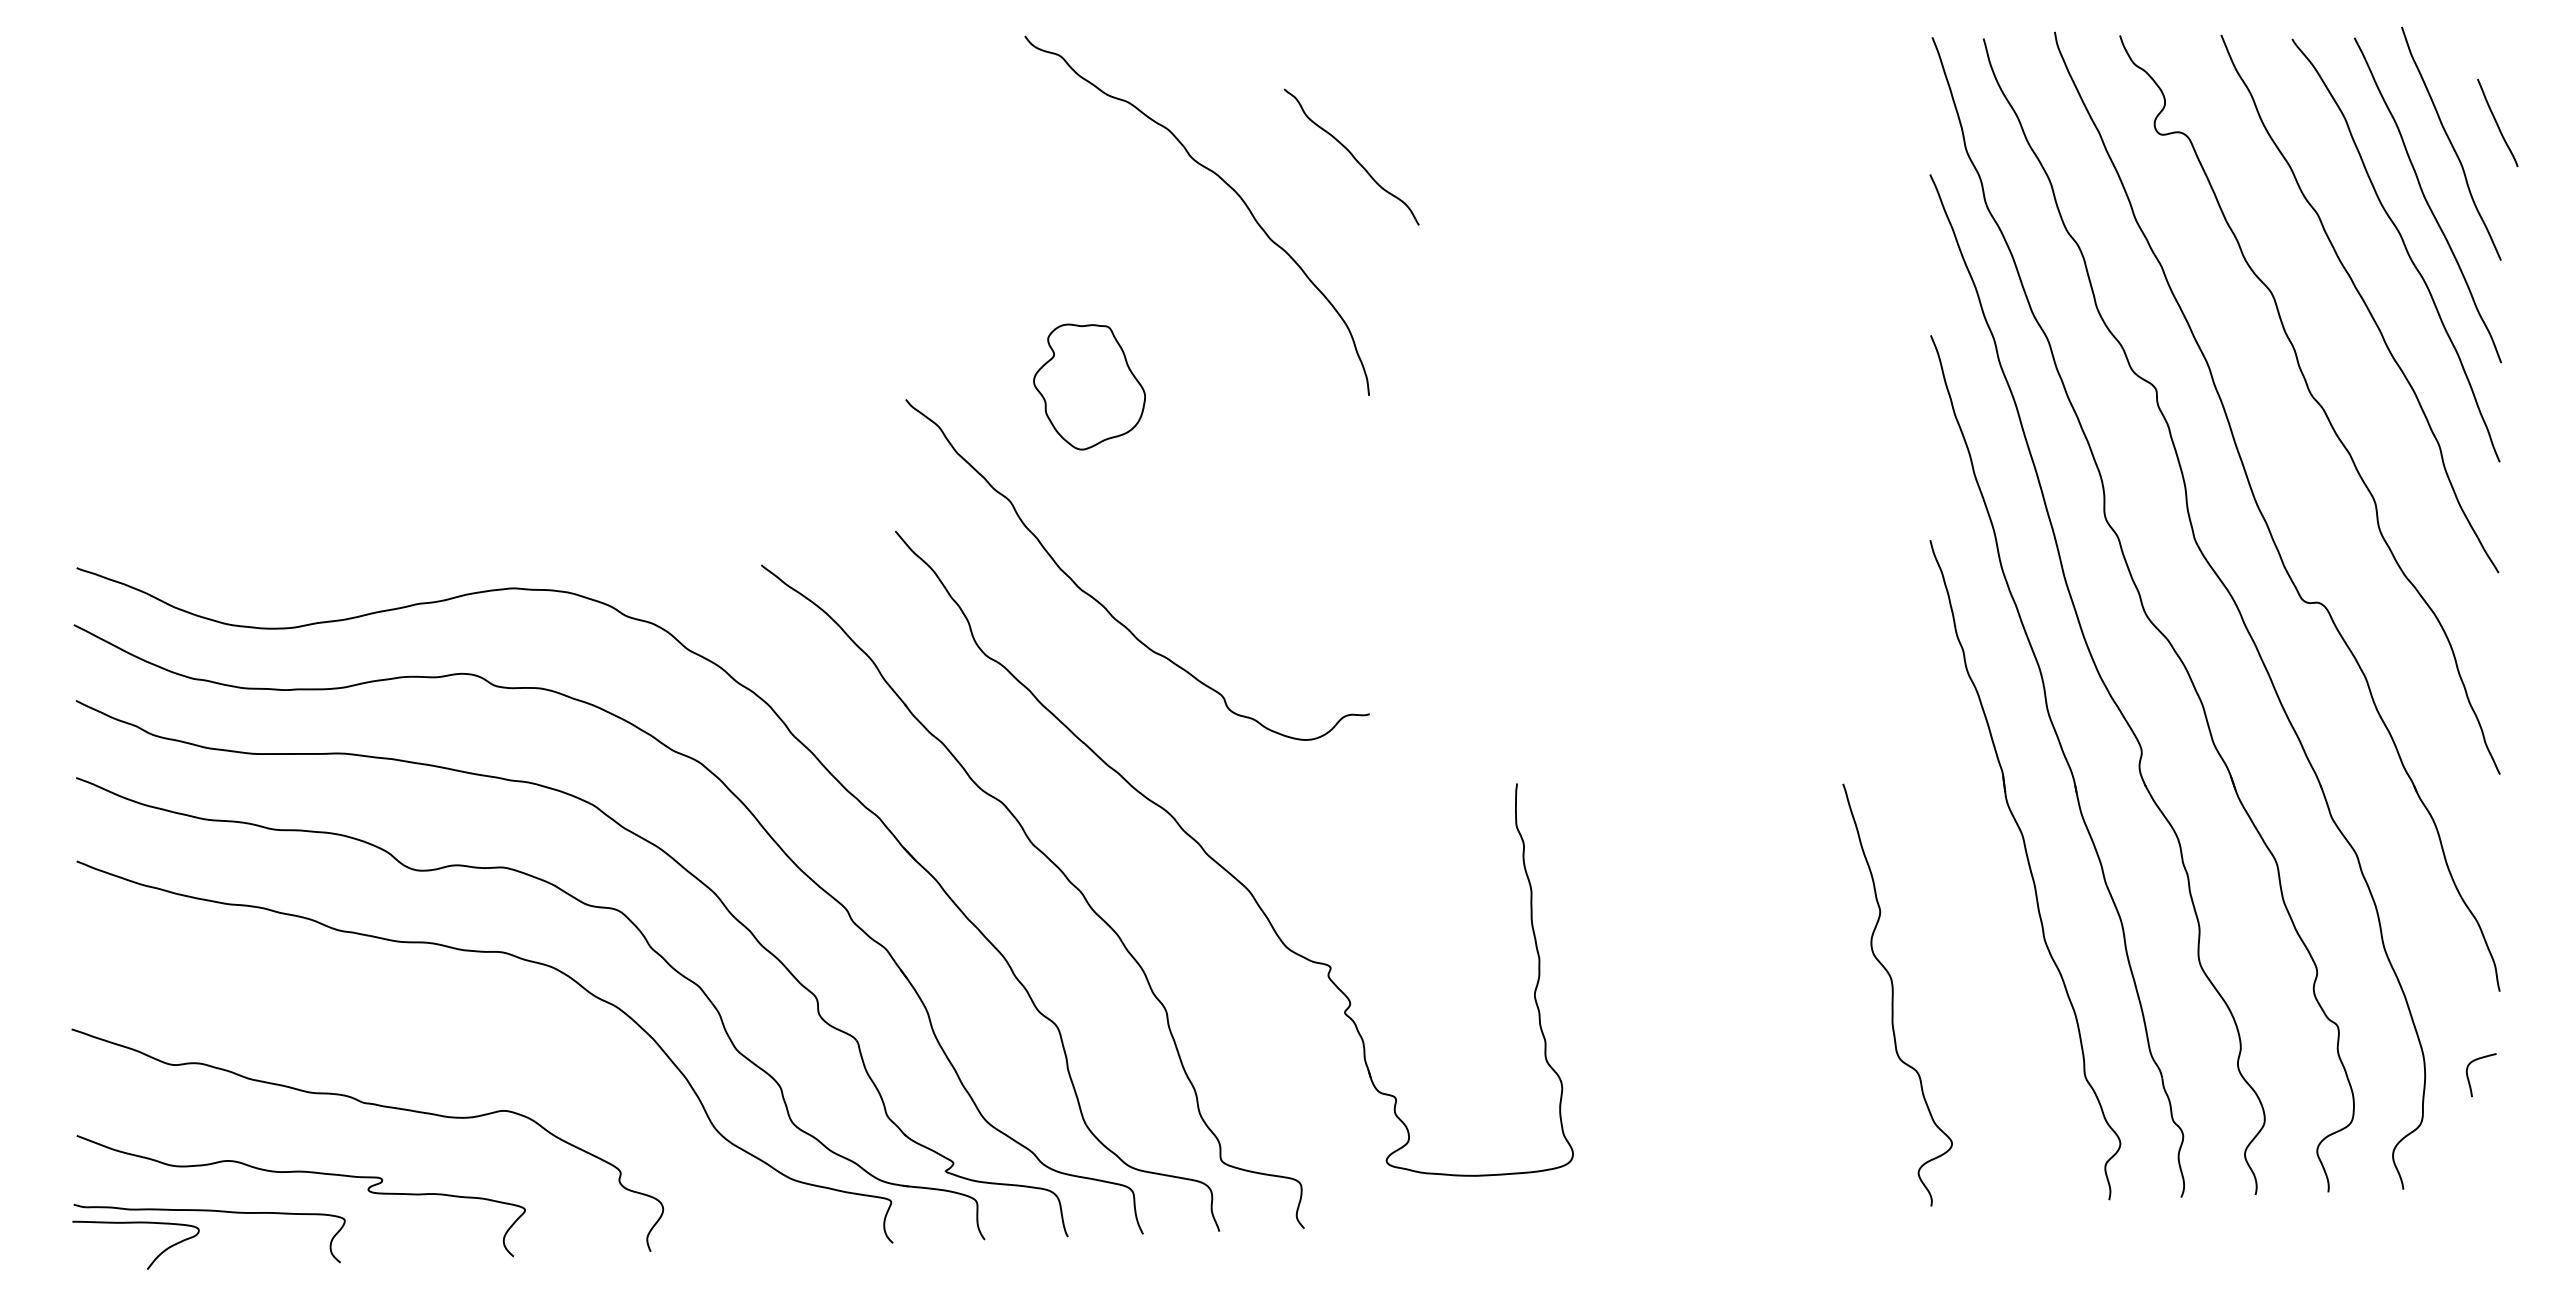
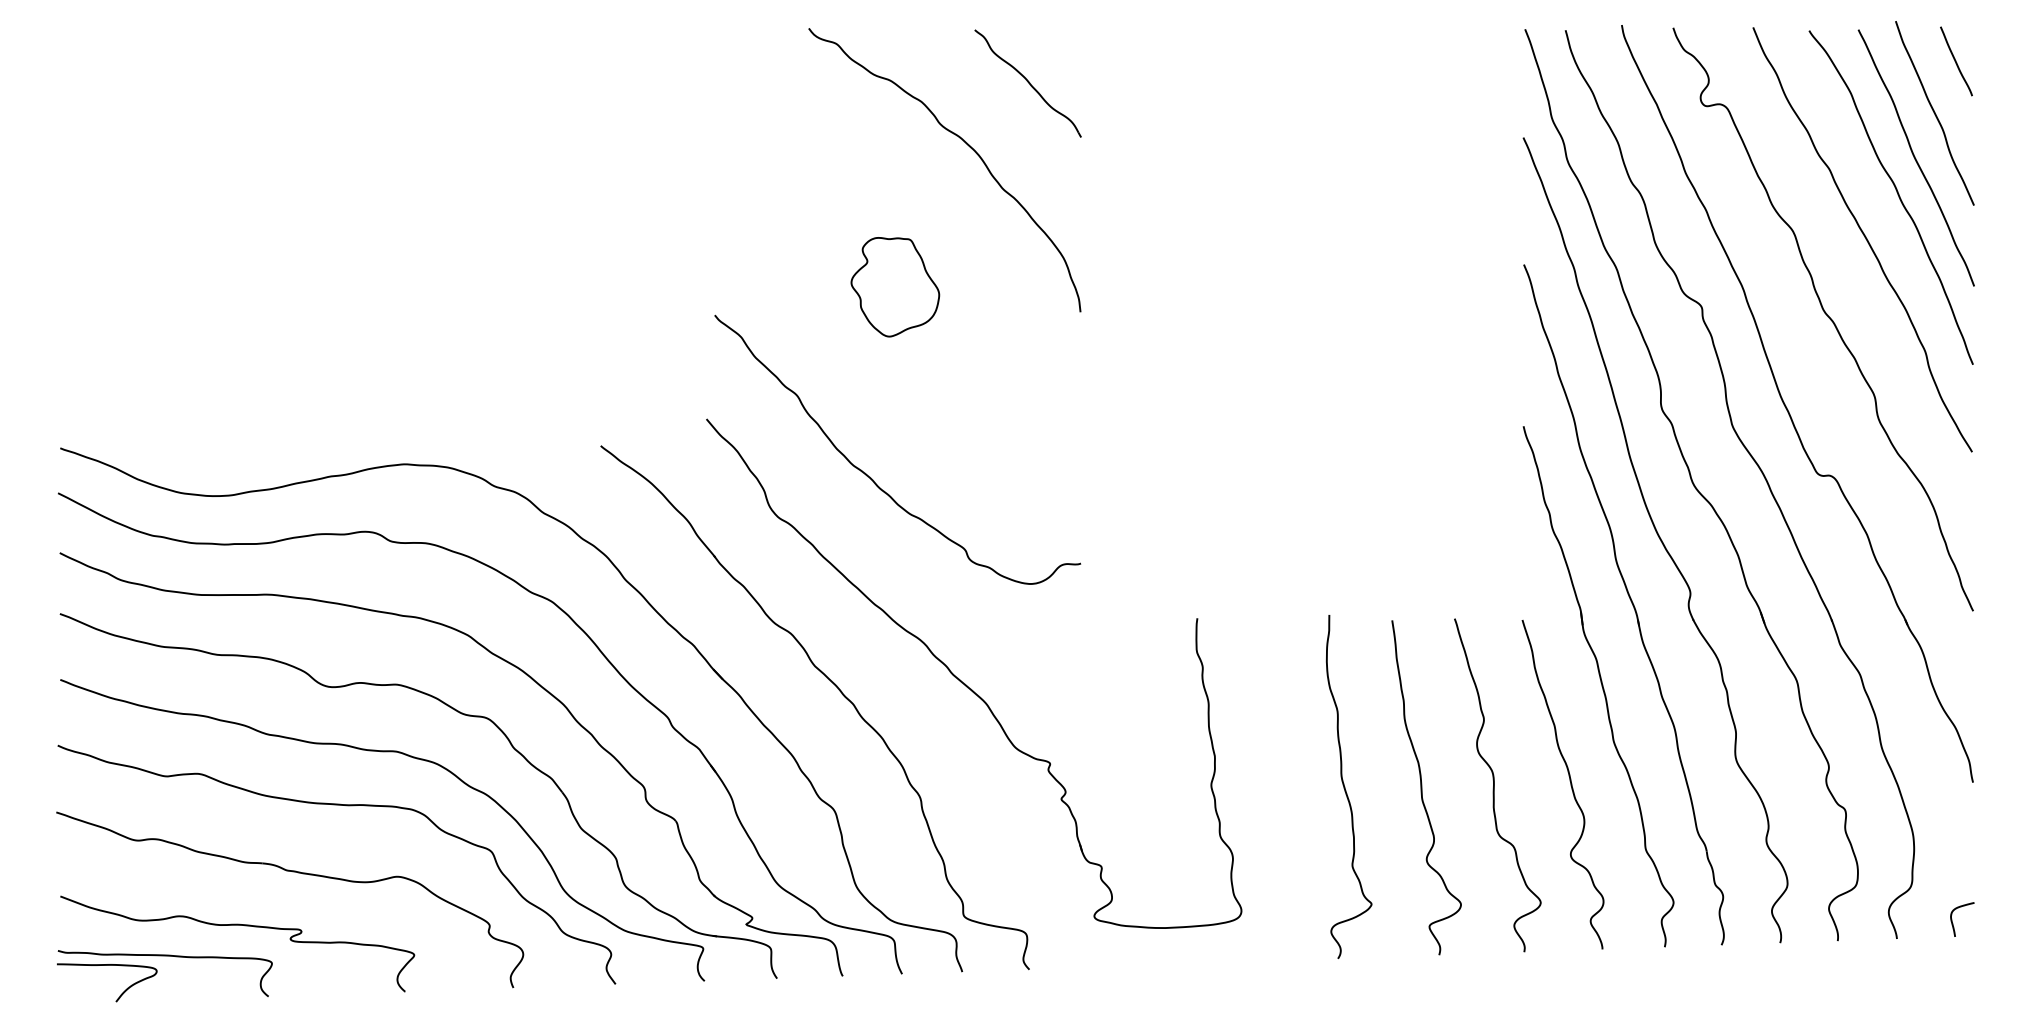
curve: (2497, 122) -> (1956, 61), moved
part: (1351, 156) -> (1027, 83), moved
part: (1089, 386) -> (895, 286), moved
curve: (1989, 992) -> (1570, 783), added
curve: (1704, 997) -> (1345, 787), added
curve: (1802, 1001) -> (1422, 790), added
curve: (438, 1021) -> (345, 806), added
curve: (2469, 1079) -> (1953, 923), moved

